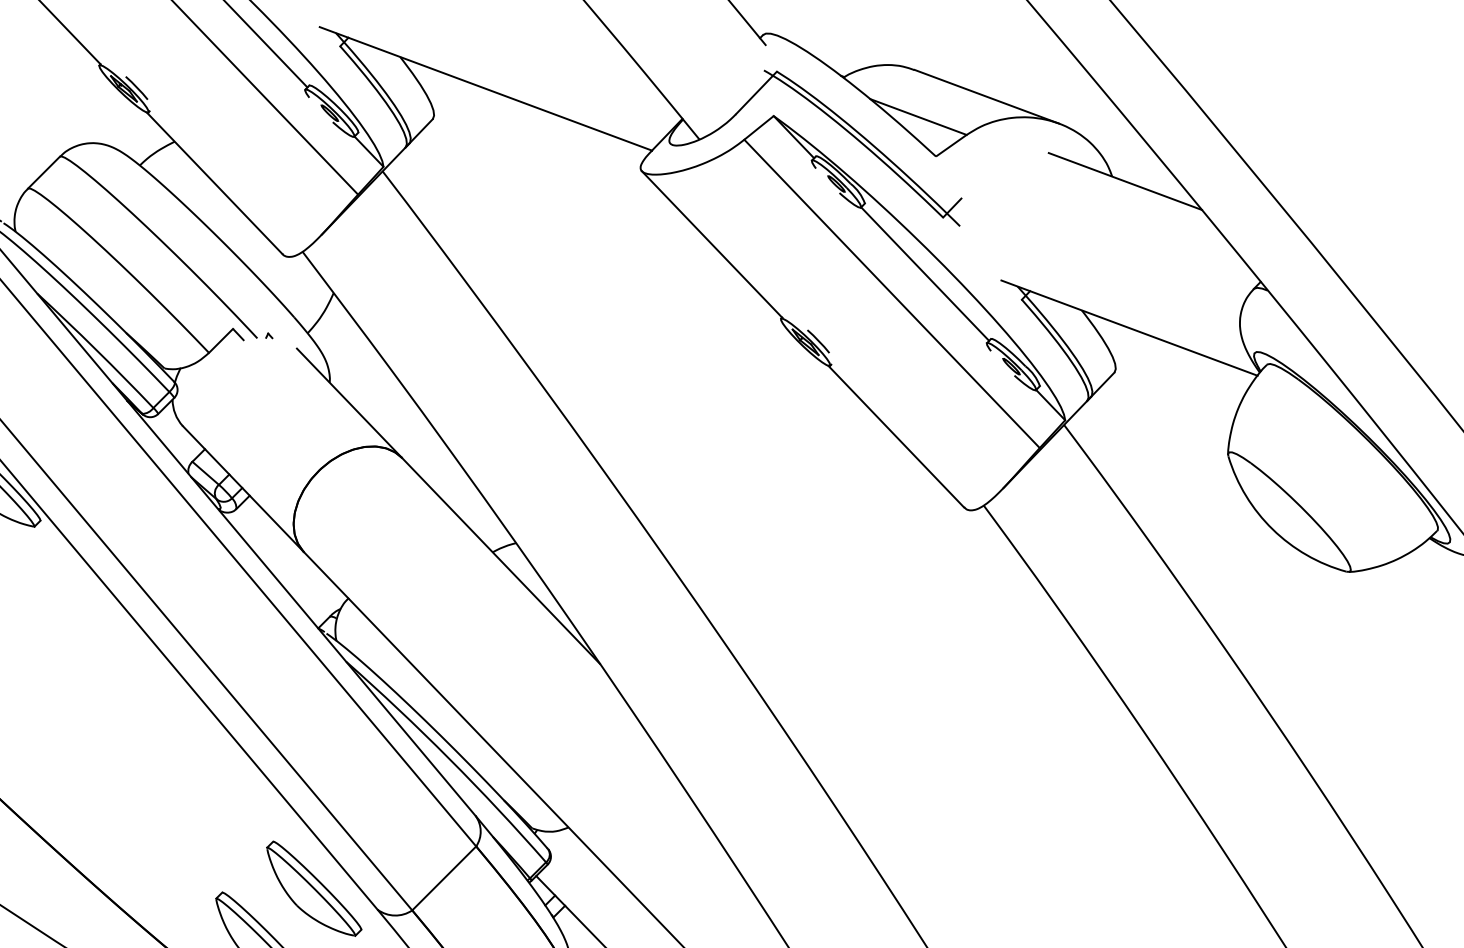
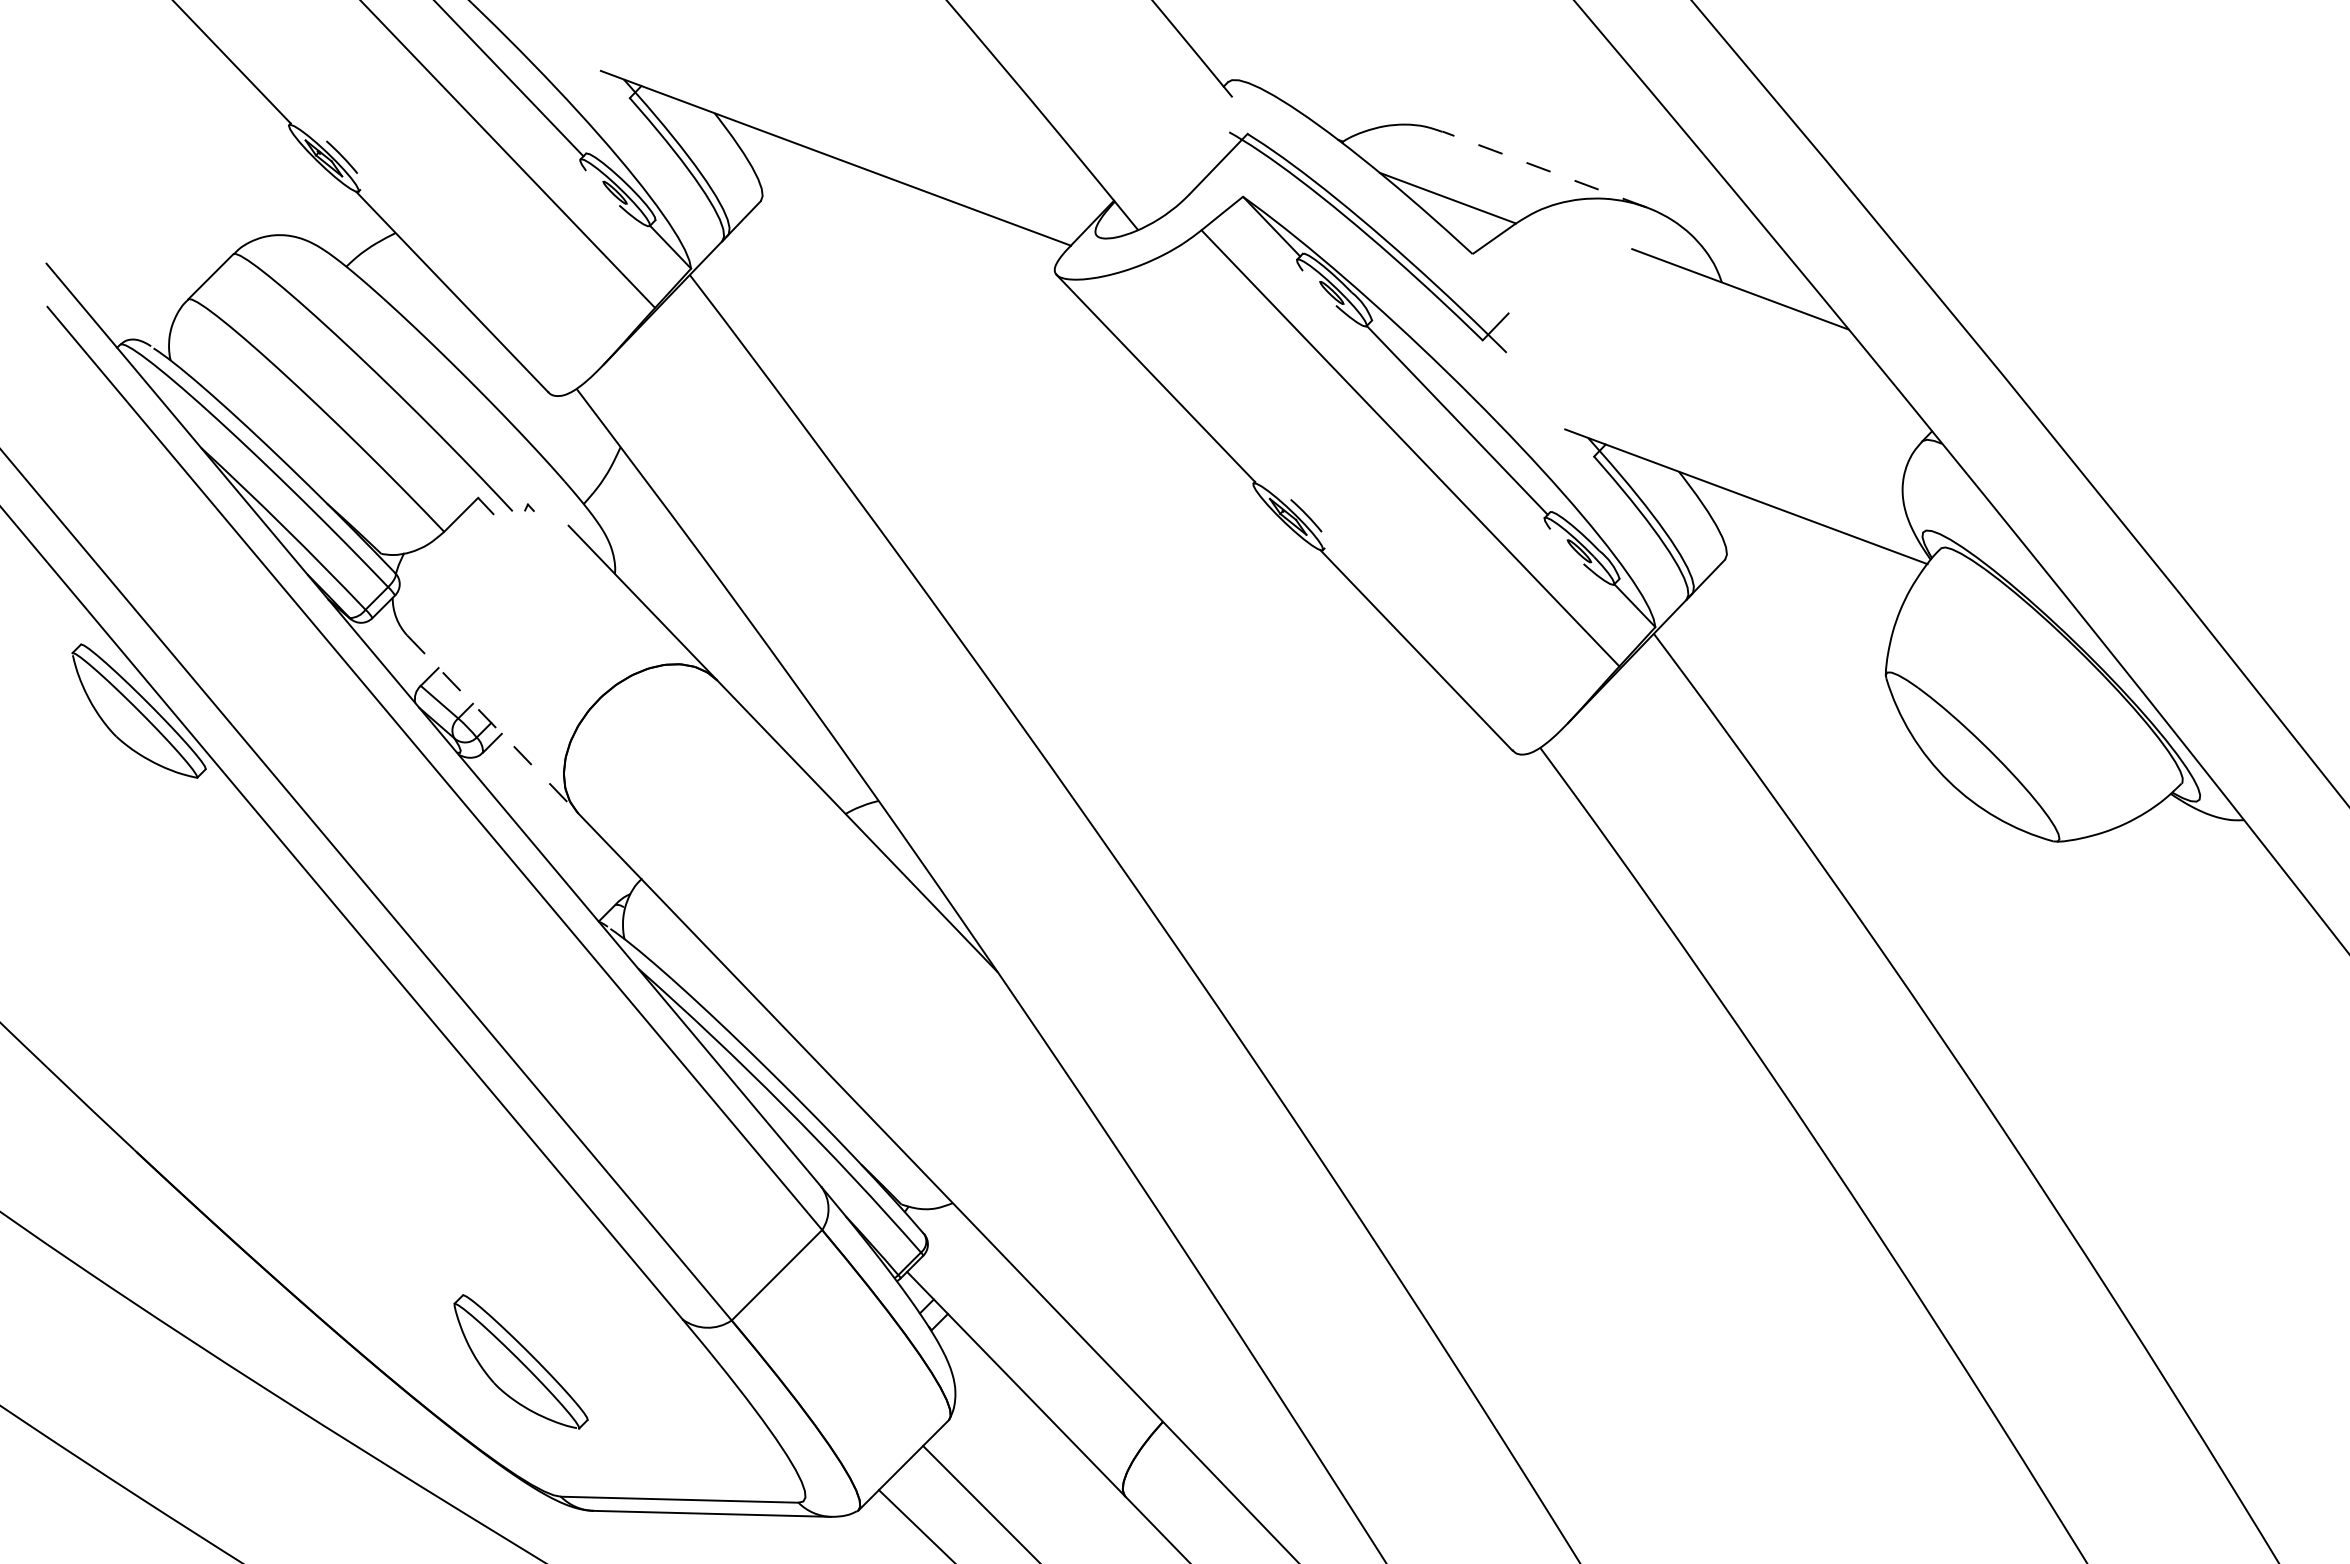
line: (986, 96) -> (1544, 169), solid -> dashed
line: (243, 489) -> (493, 724), solid -> dashed
part: (313, 888) -> (592, 1289), removed

